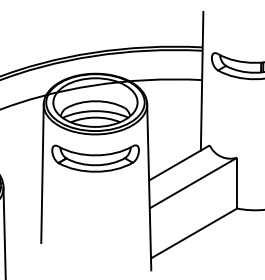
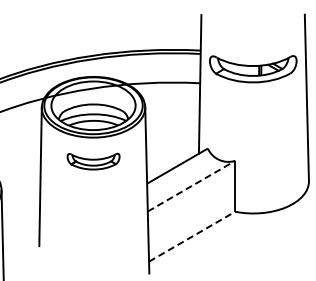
part: (95, 158) -> (93, 161), size x0.6
line: (193, 183) -> (191, 186), solid -> dashed
line: (194, 233) -> (192, 236), solid -> dashed

